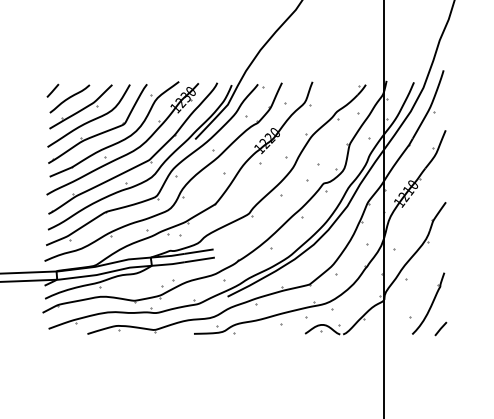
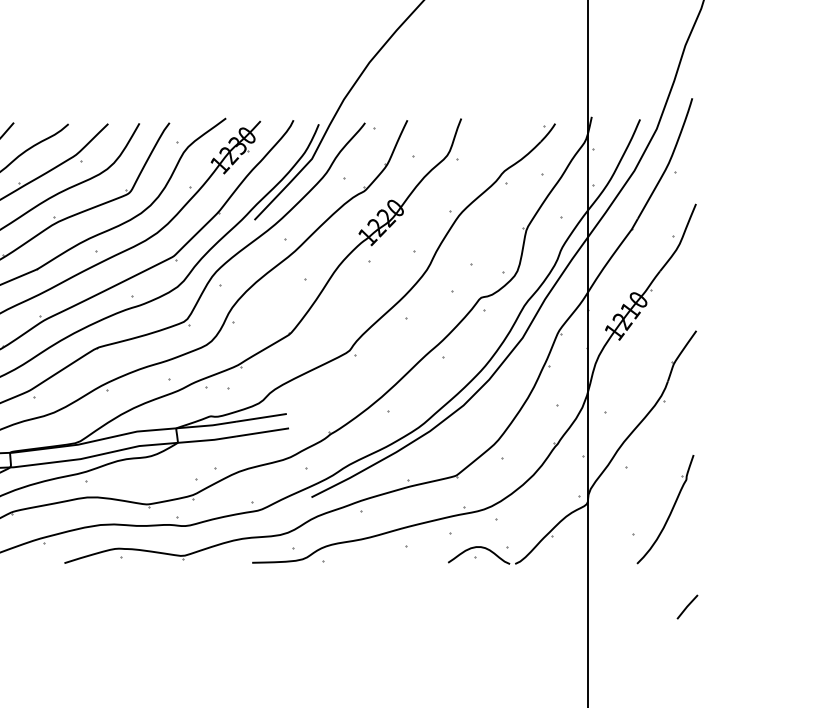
line: (440, 328) -> (686, 606), moved

